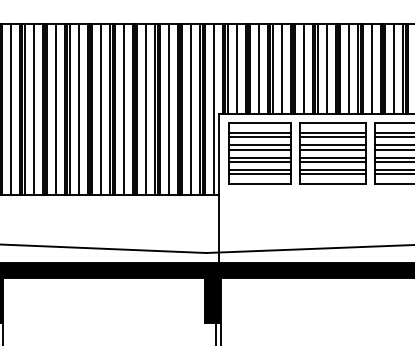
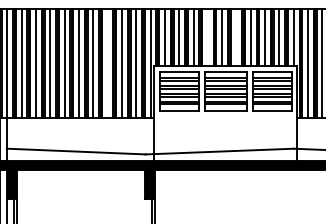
line: (303, 68) -> (207, 37), removed
line: (349, 68) -> (236, 37), removed
line: (146, 108) -> (107, 62), removed

